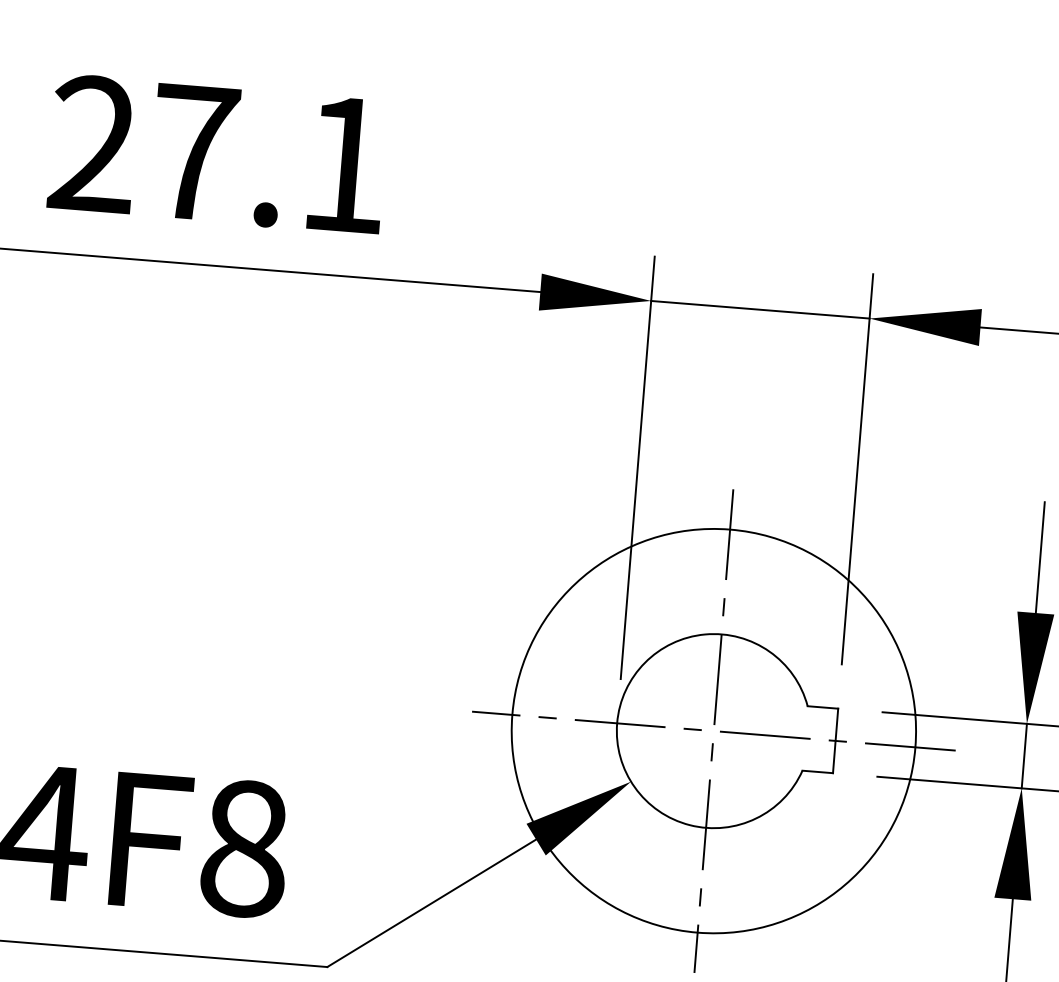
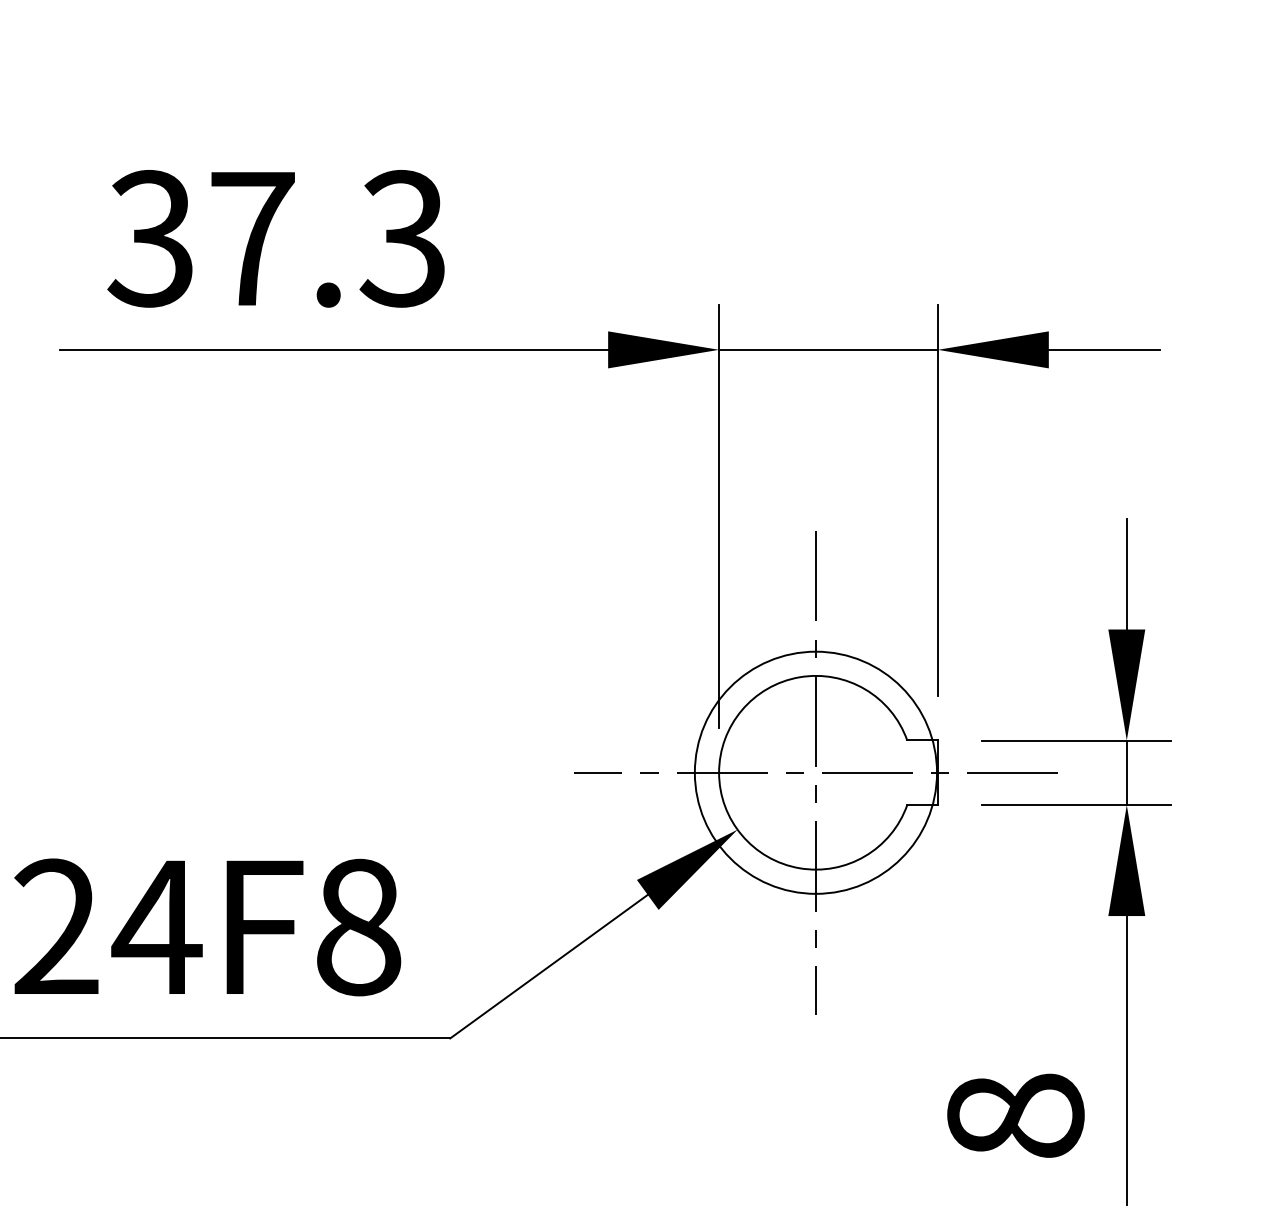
text: (217, 154) -> (275, 238), 27.1 -> 37.3
circle: (713, 730) -> (815, 772), size x0.6

